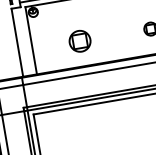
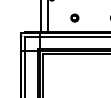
part: (79, 40) -> (74, 17), size x0.62

